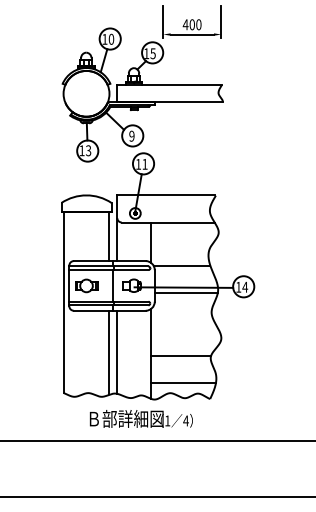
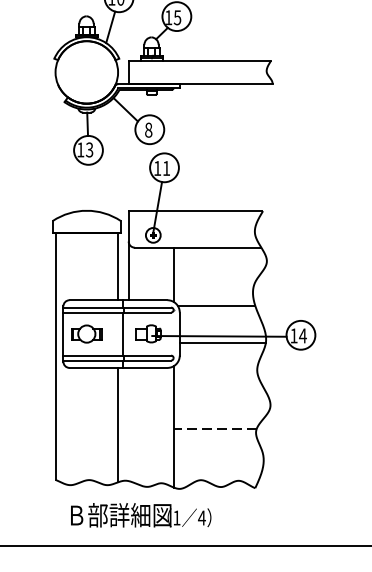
text: (131, 136) -> (148, 130), 9 -> 8
line: (117, 351) -> (129, 423), removed
line: (180, 355) -> (214, 428), solid -> dashed
line: (183, 383) -> (218, 467), removed
text: (140, 418) -> (139, 514), moved

